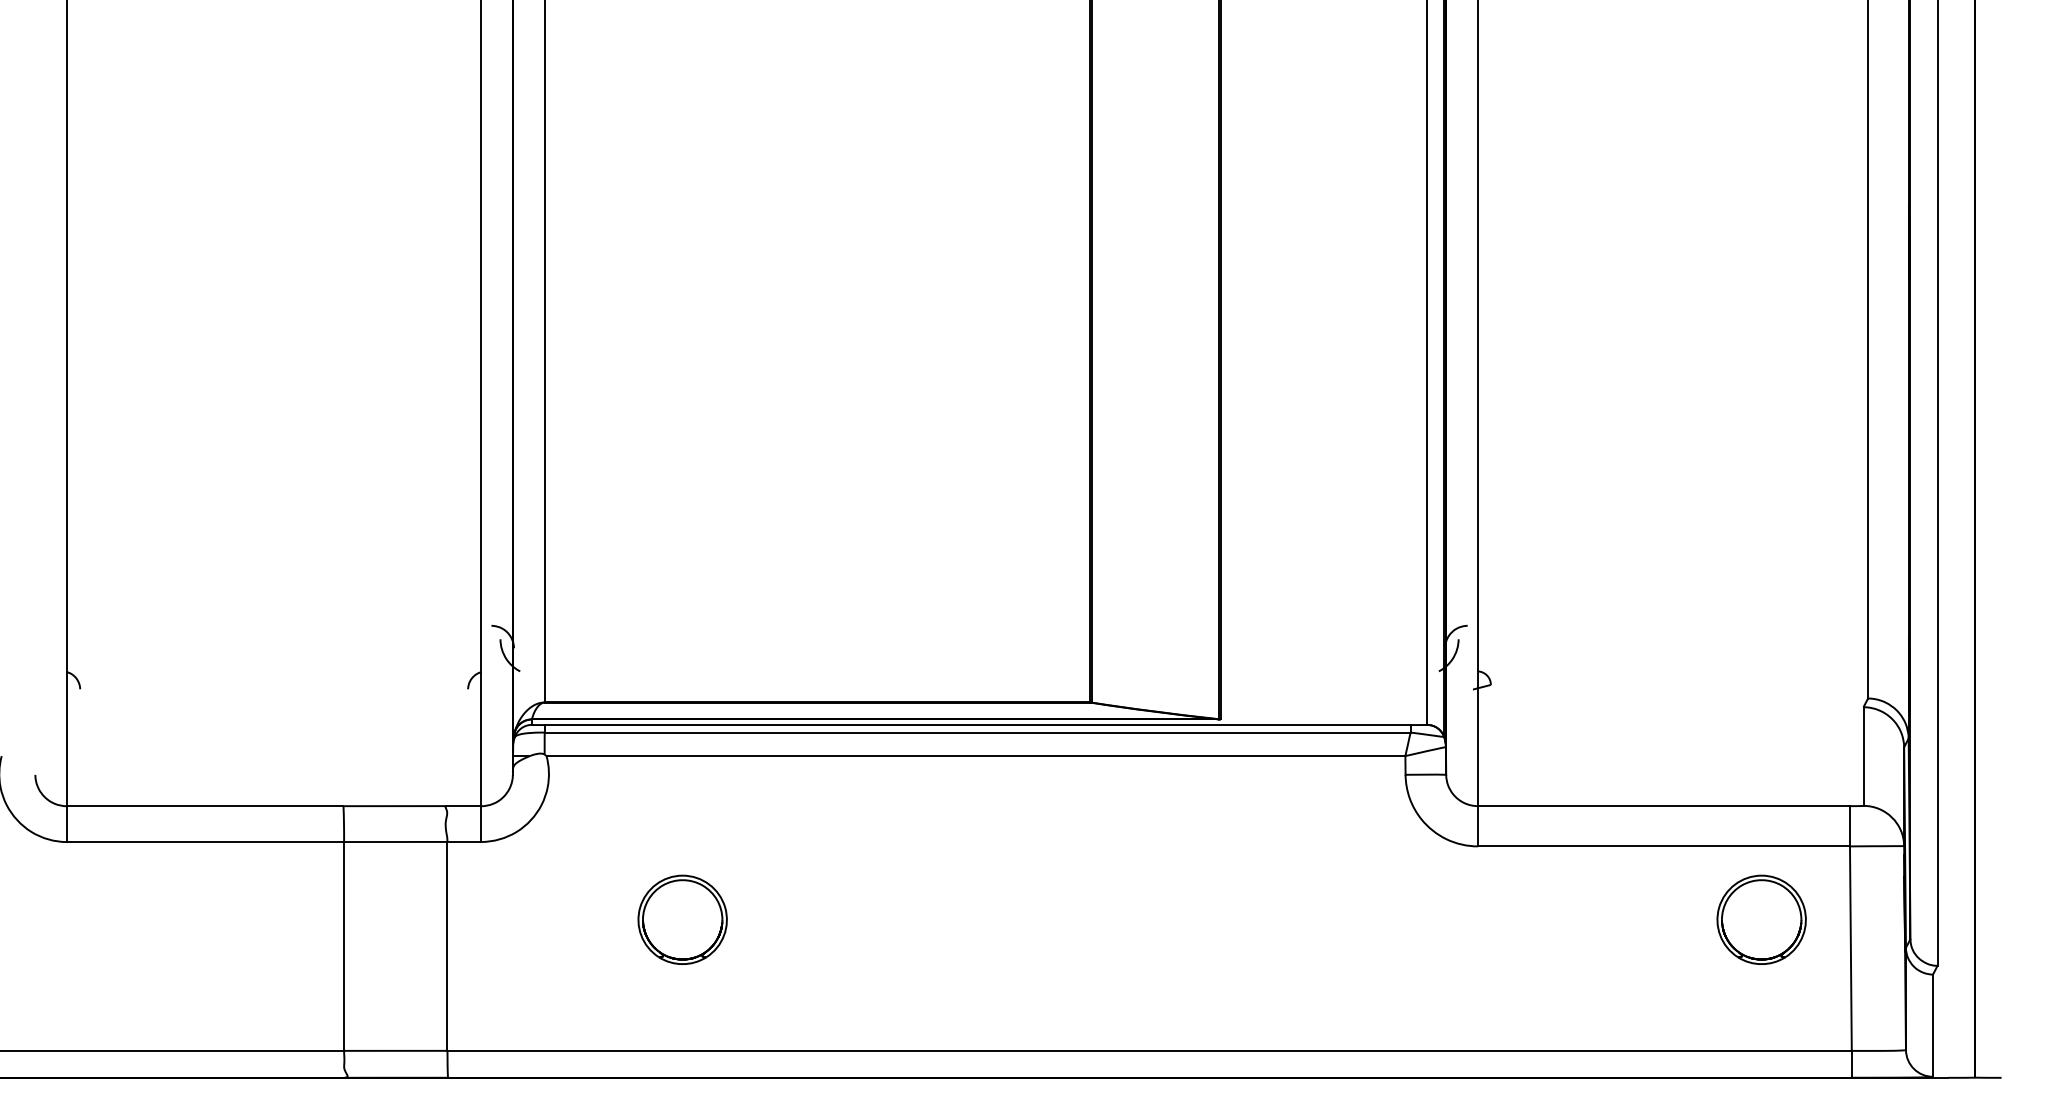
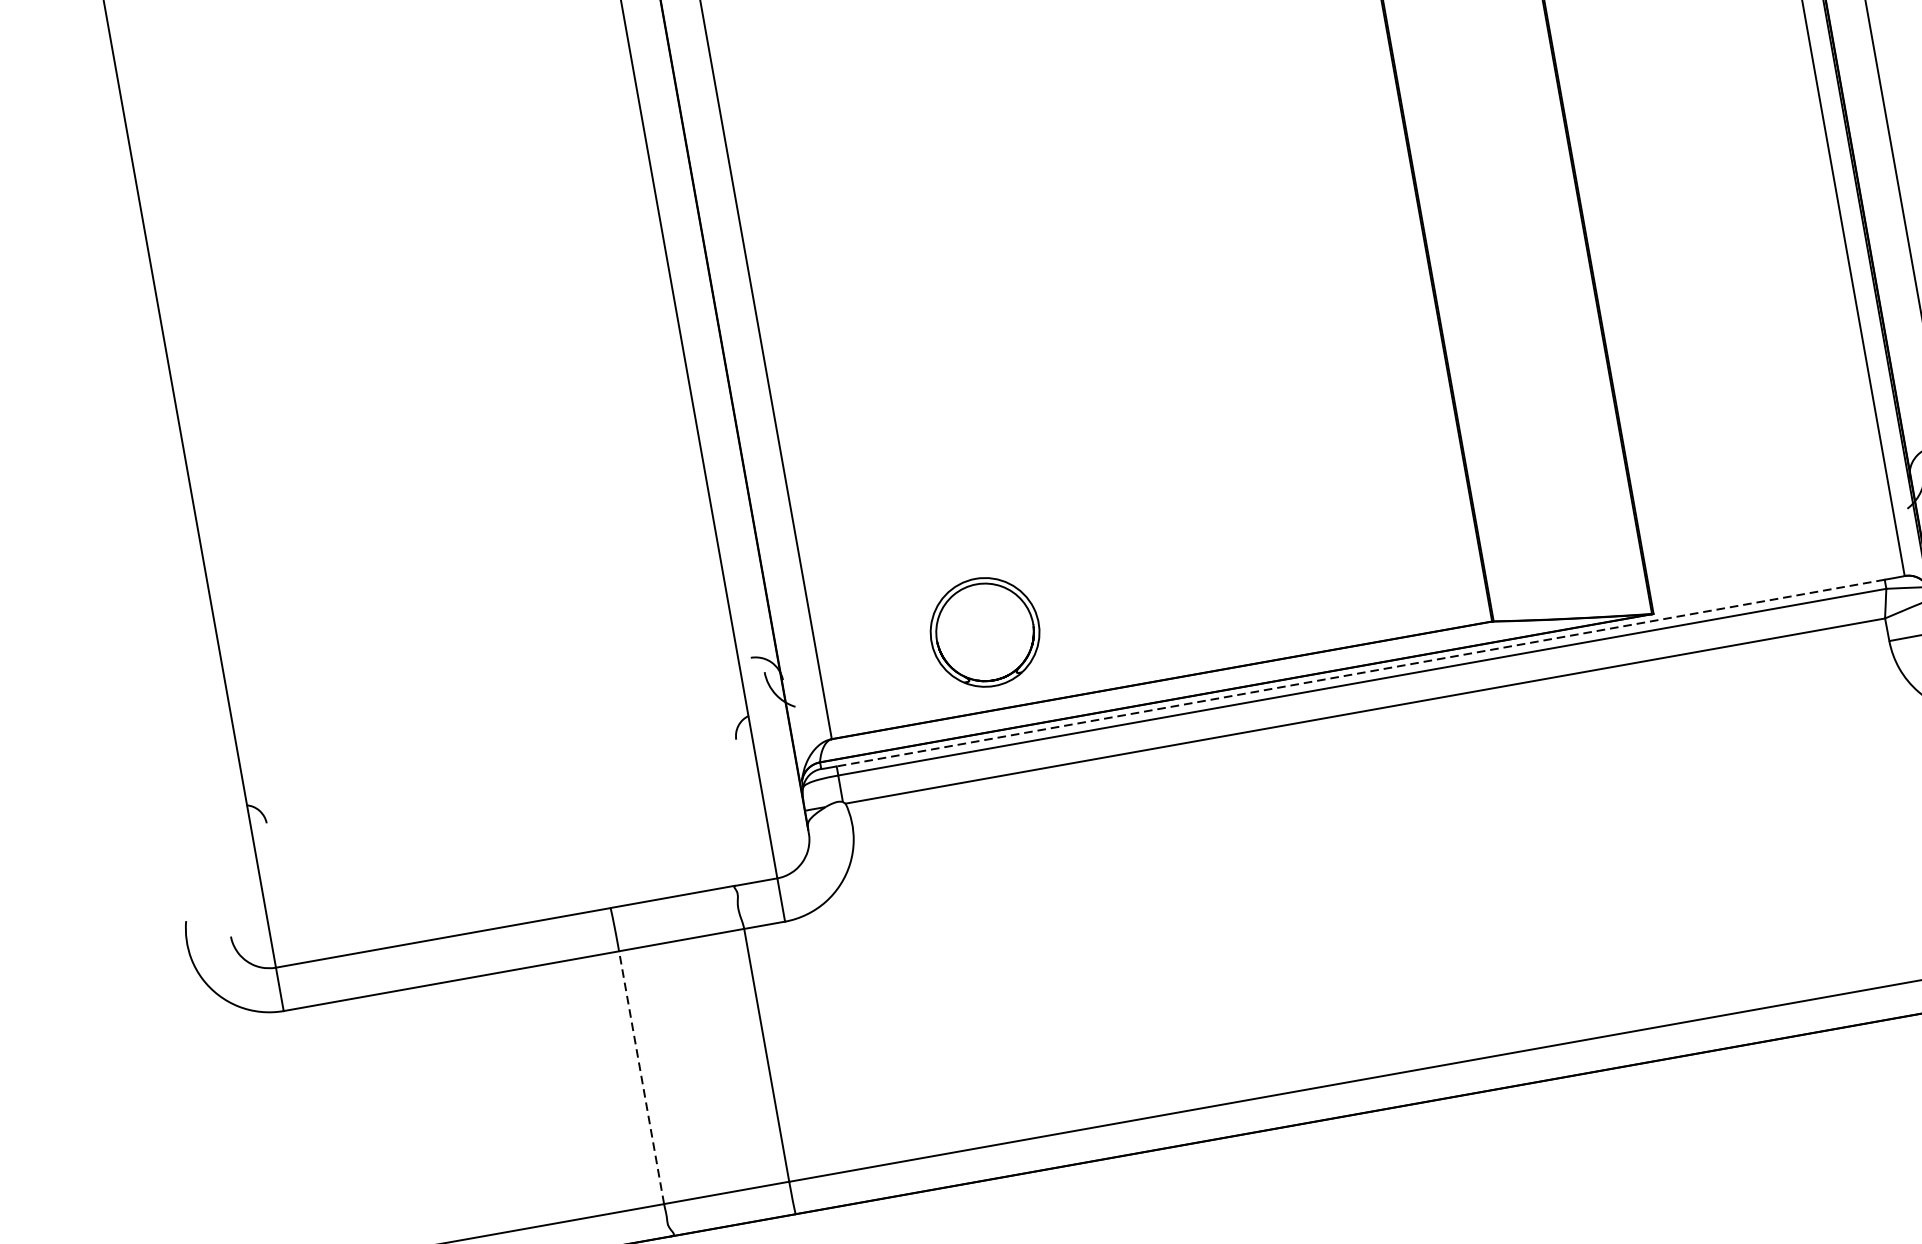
line: (977, 725) -> (1360, 673), solid -> dashed
part: (682, 919) -> (984, 631), moved
line: (344, 945) -> (641, 1076), solid -> dashed

